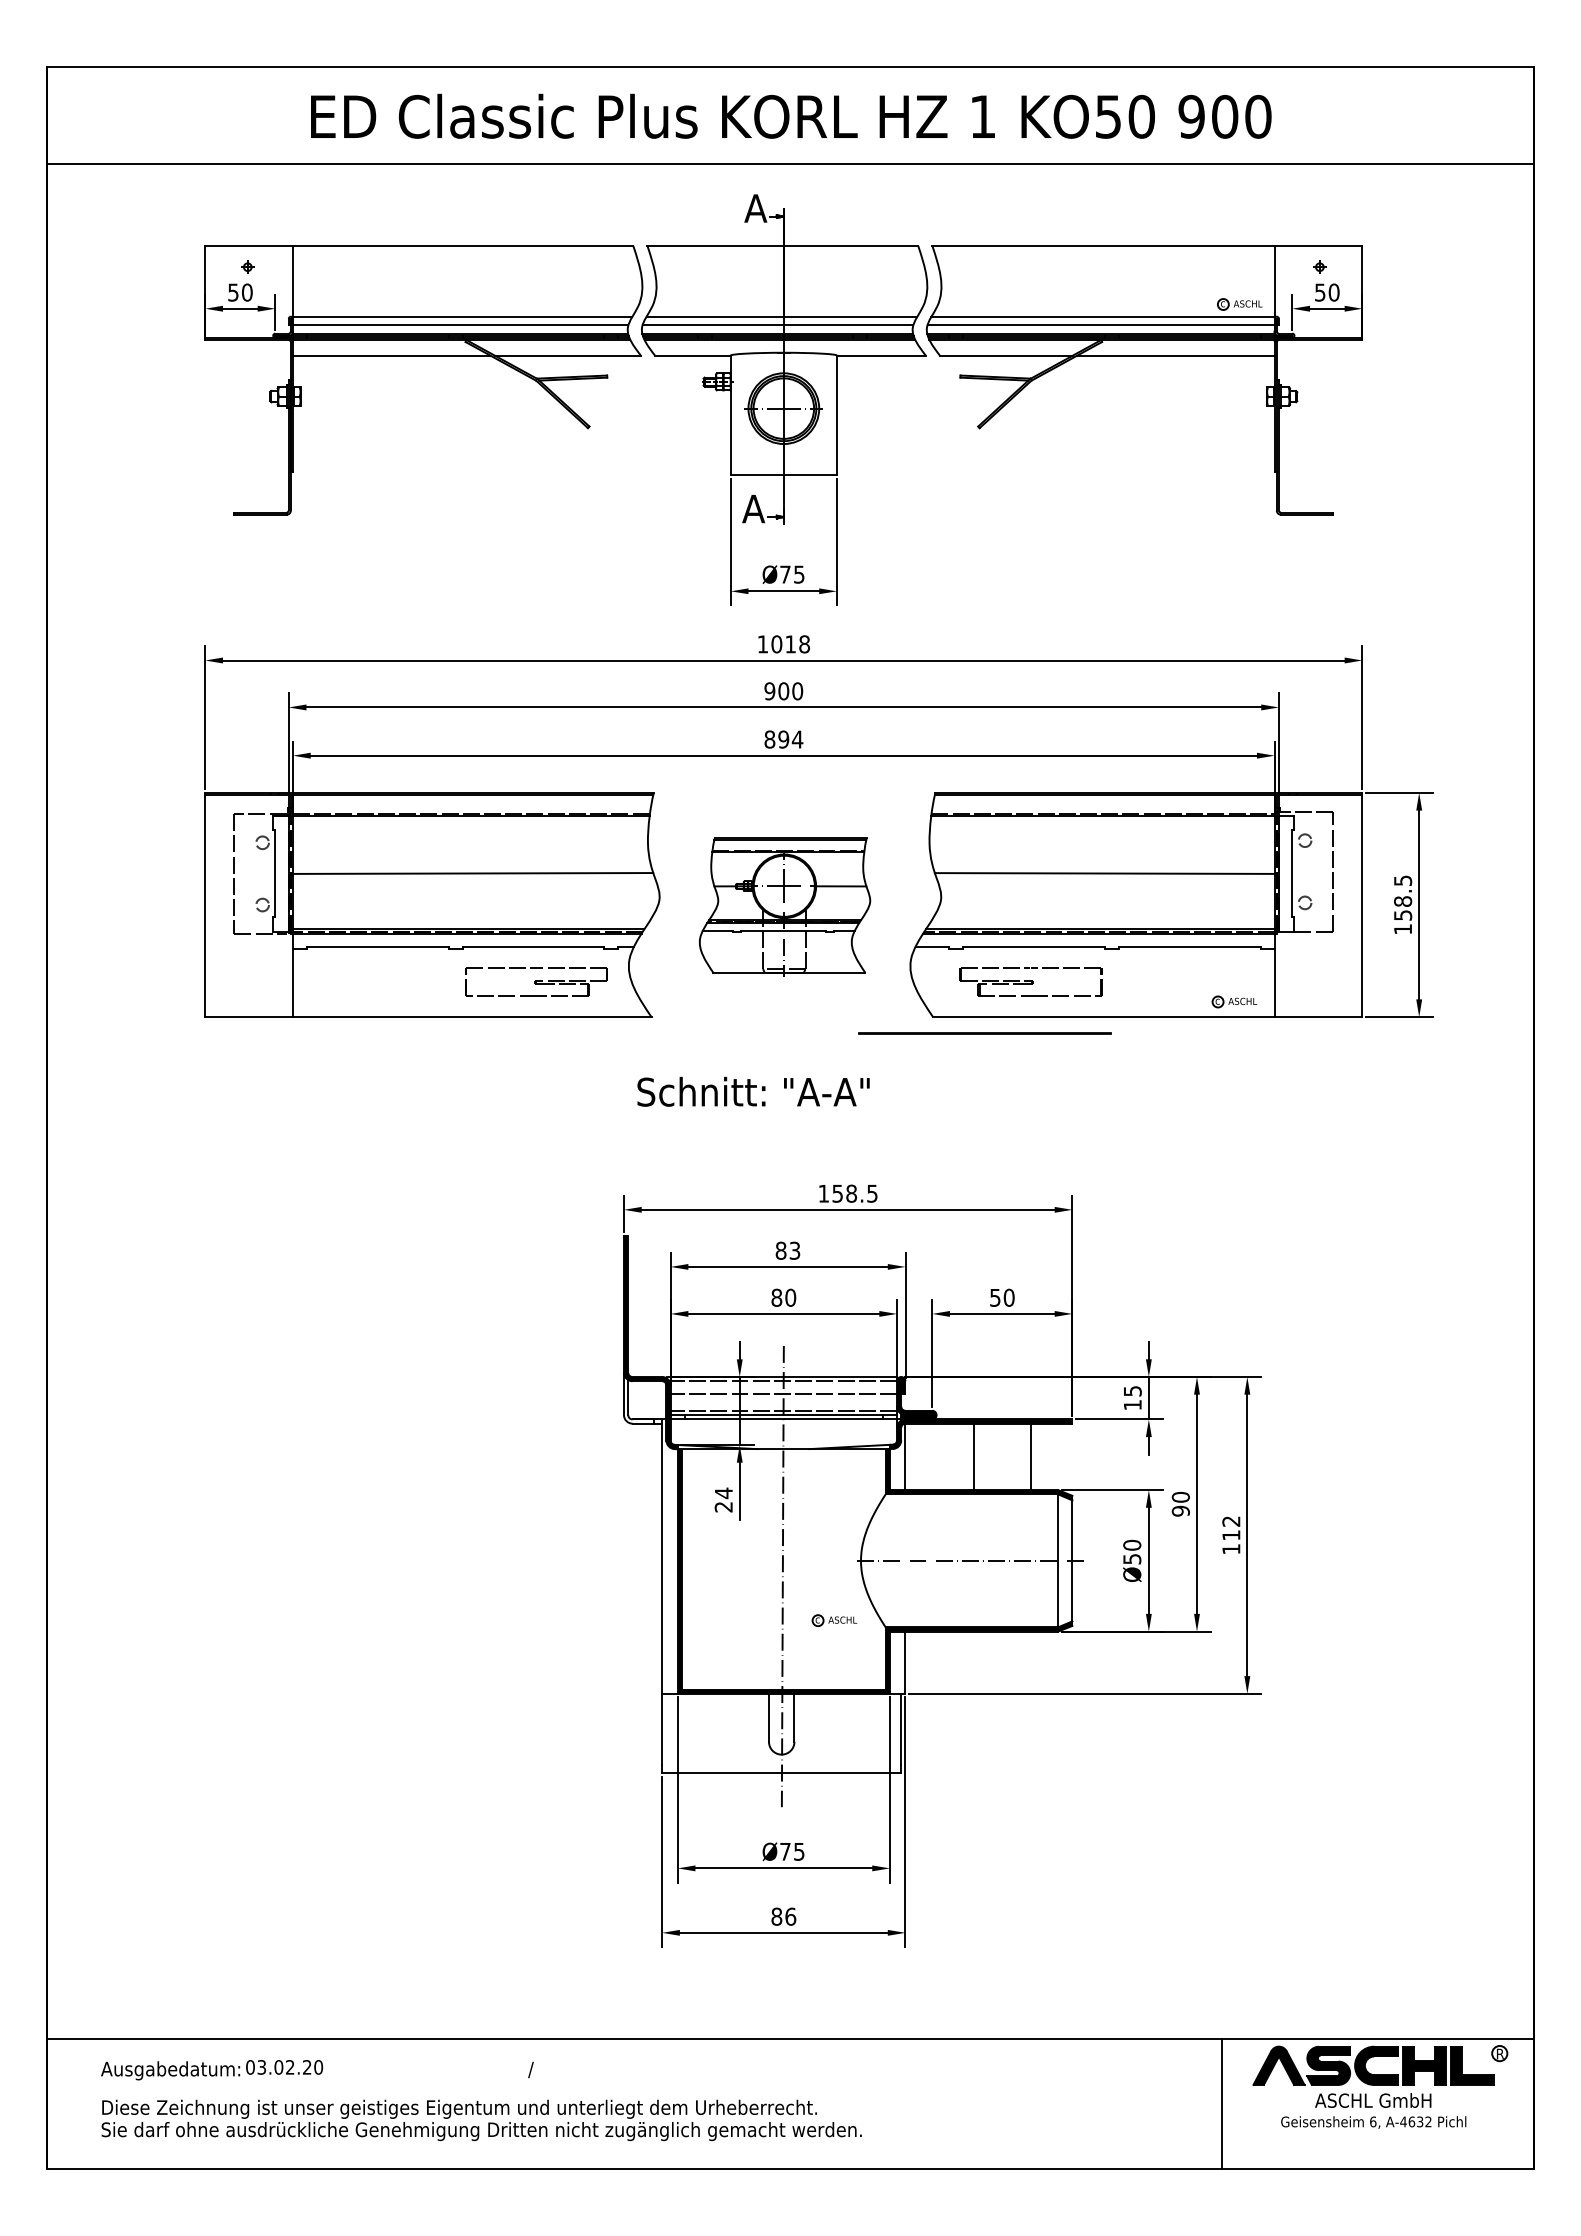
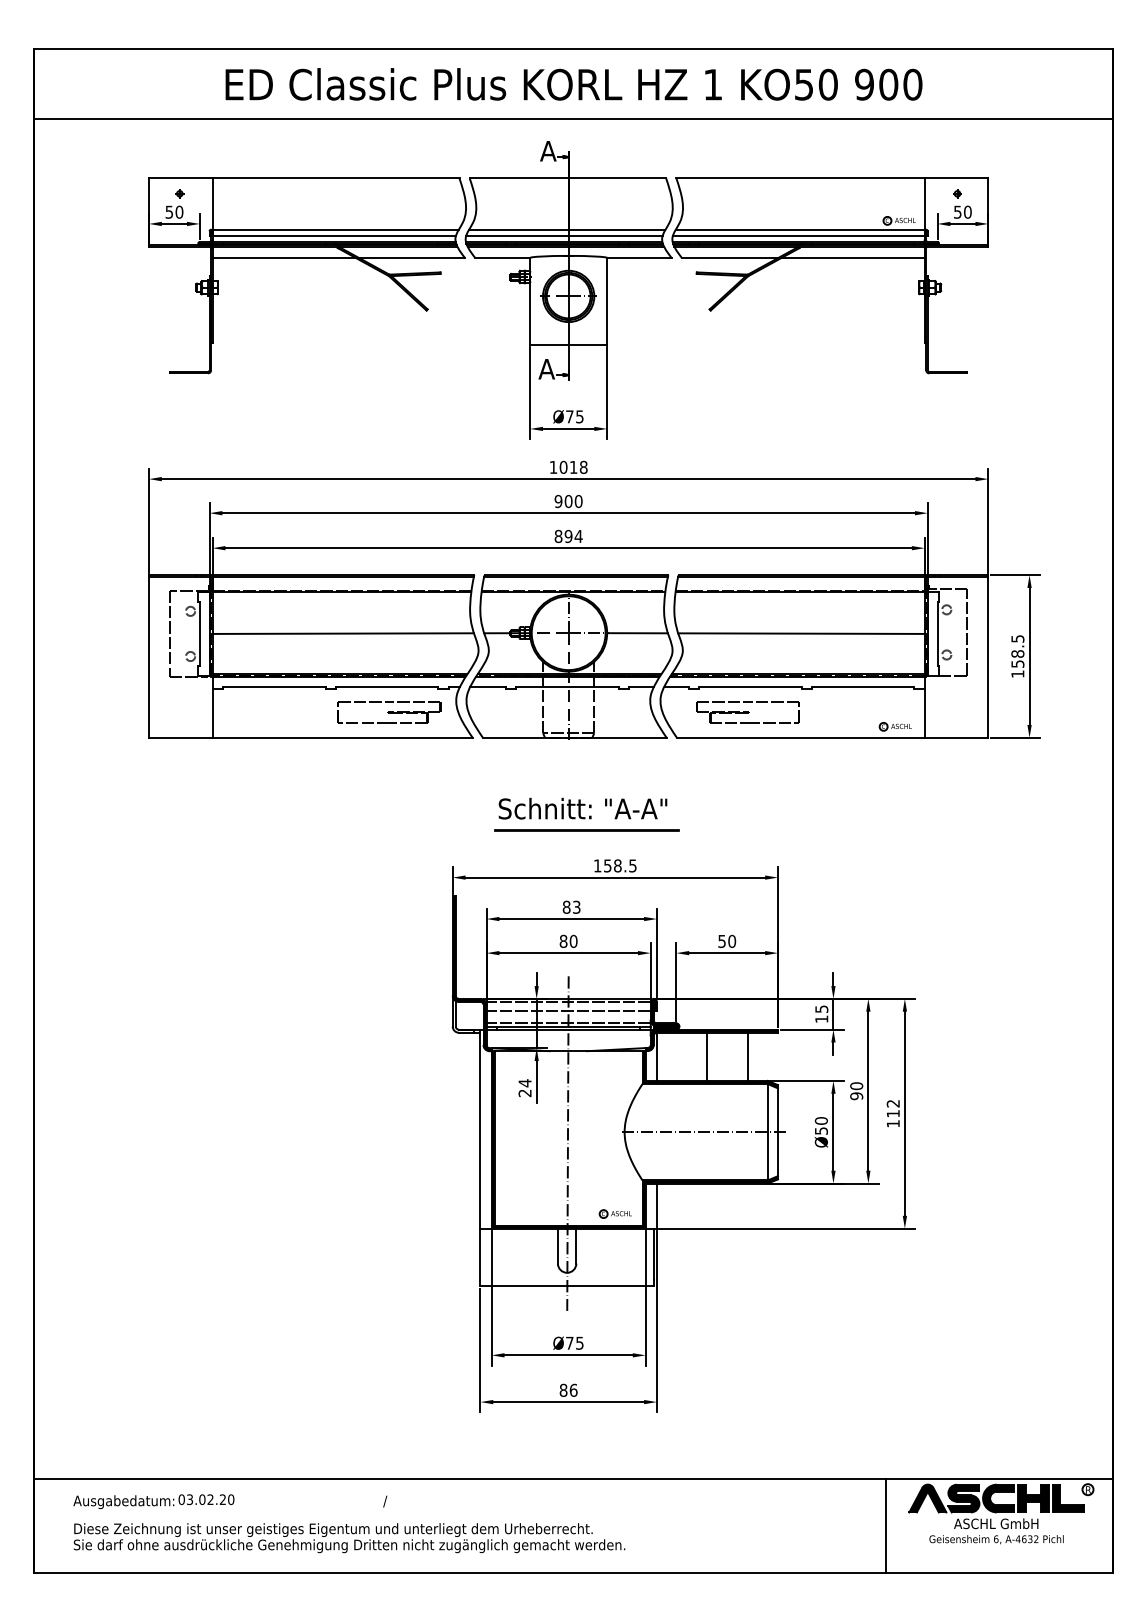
part: (784, 906) -> (569, 657), size x1.67
line: (984, 1033) -> (586, 830), moved
text: (753, 1091) -> (582, 808), moved
part: (834, 1620) -> (615, 1213), moved

